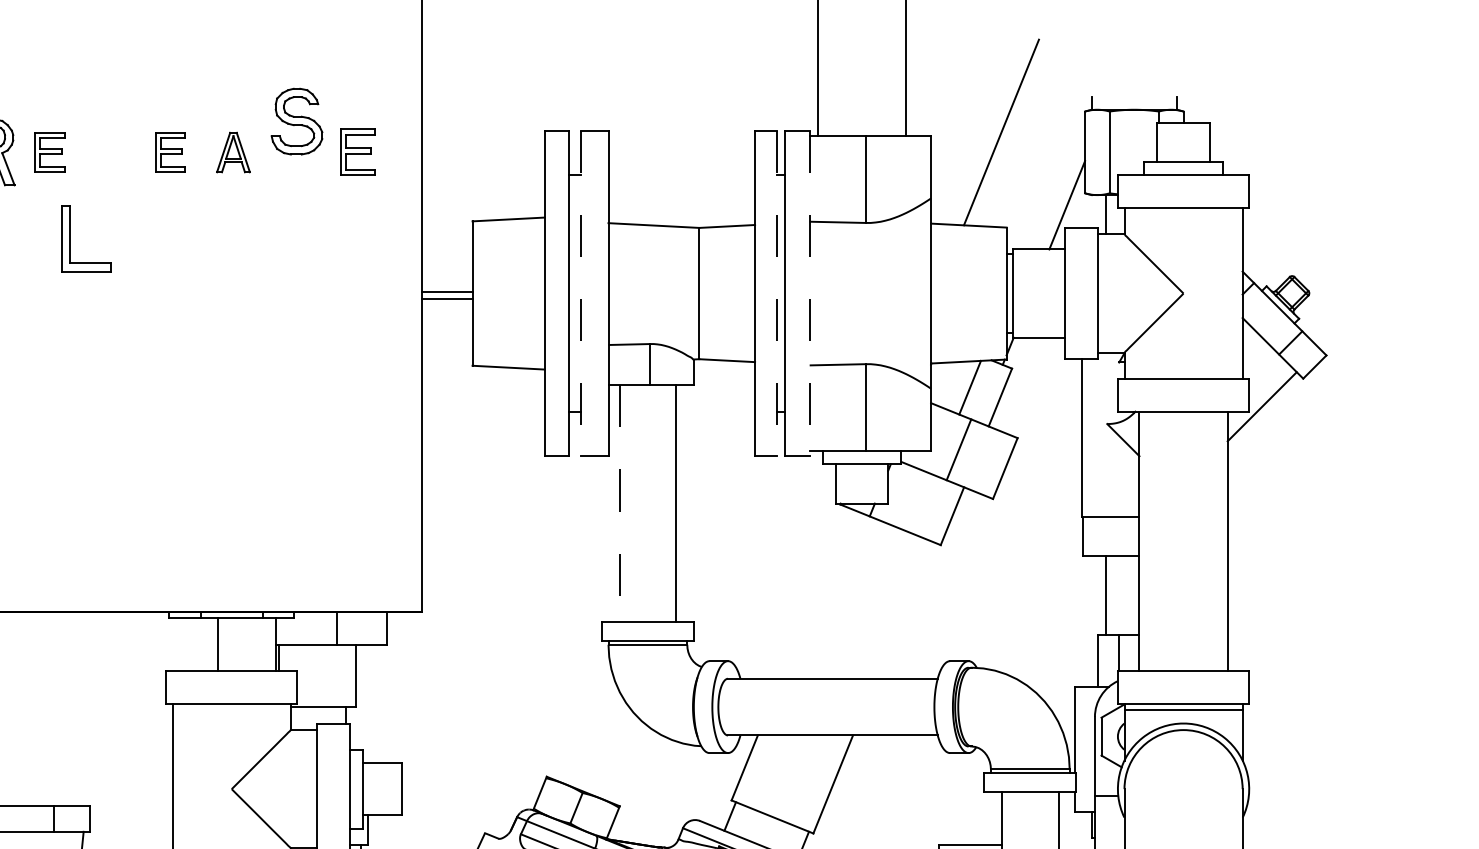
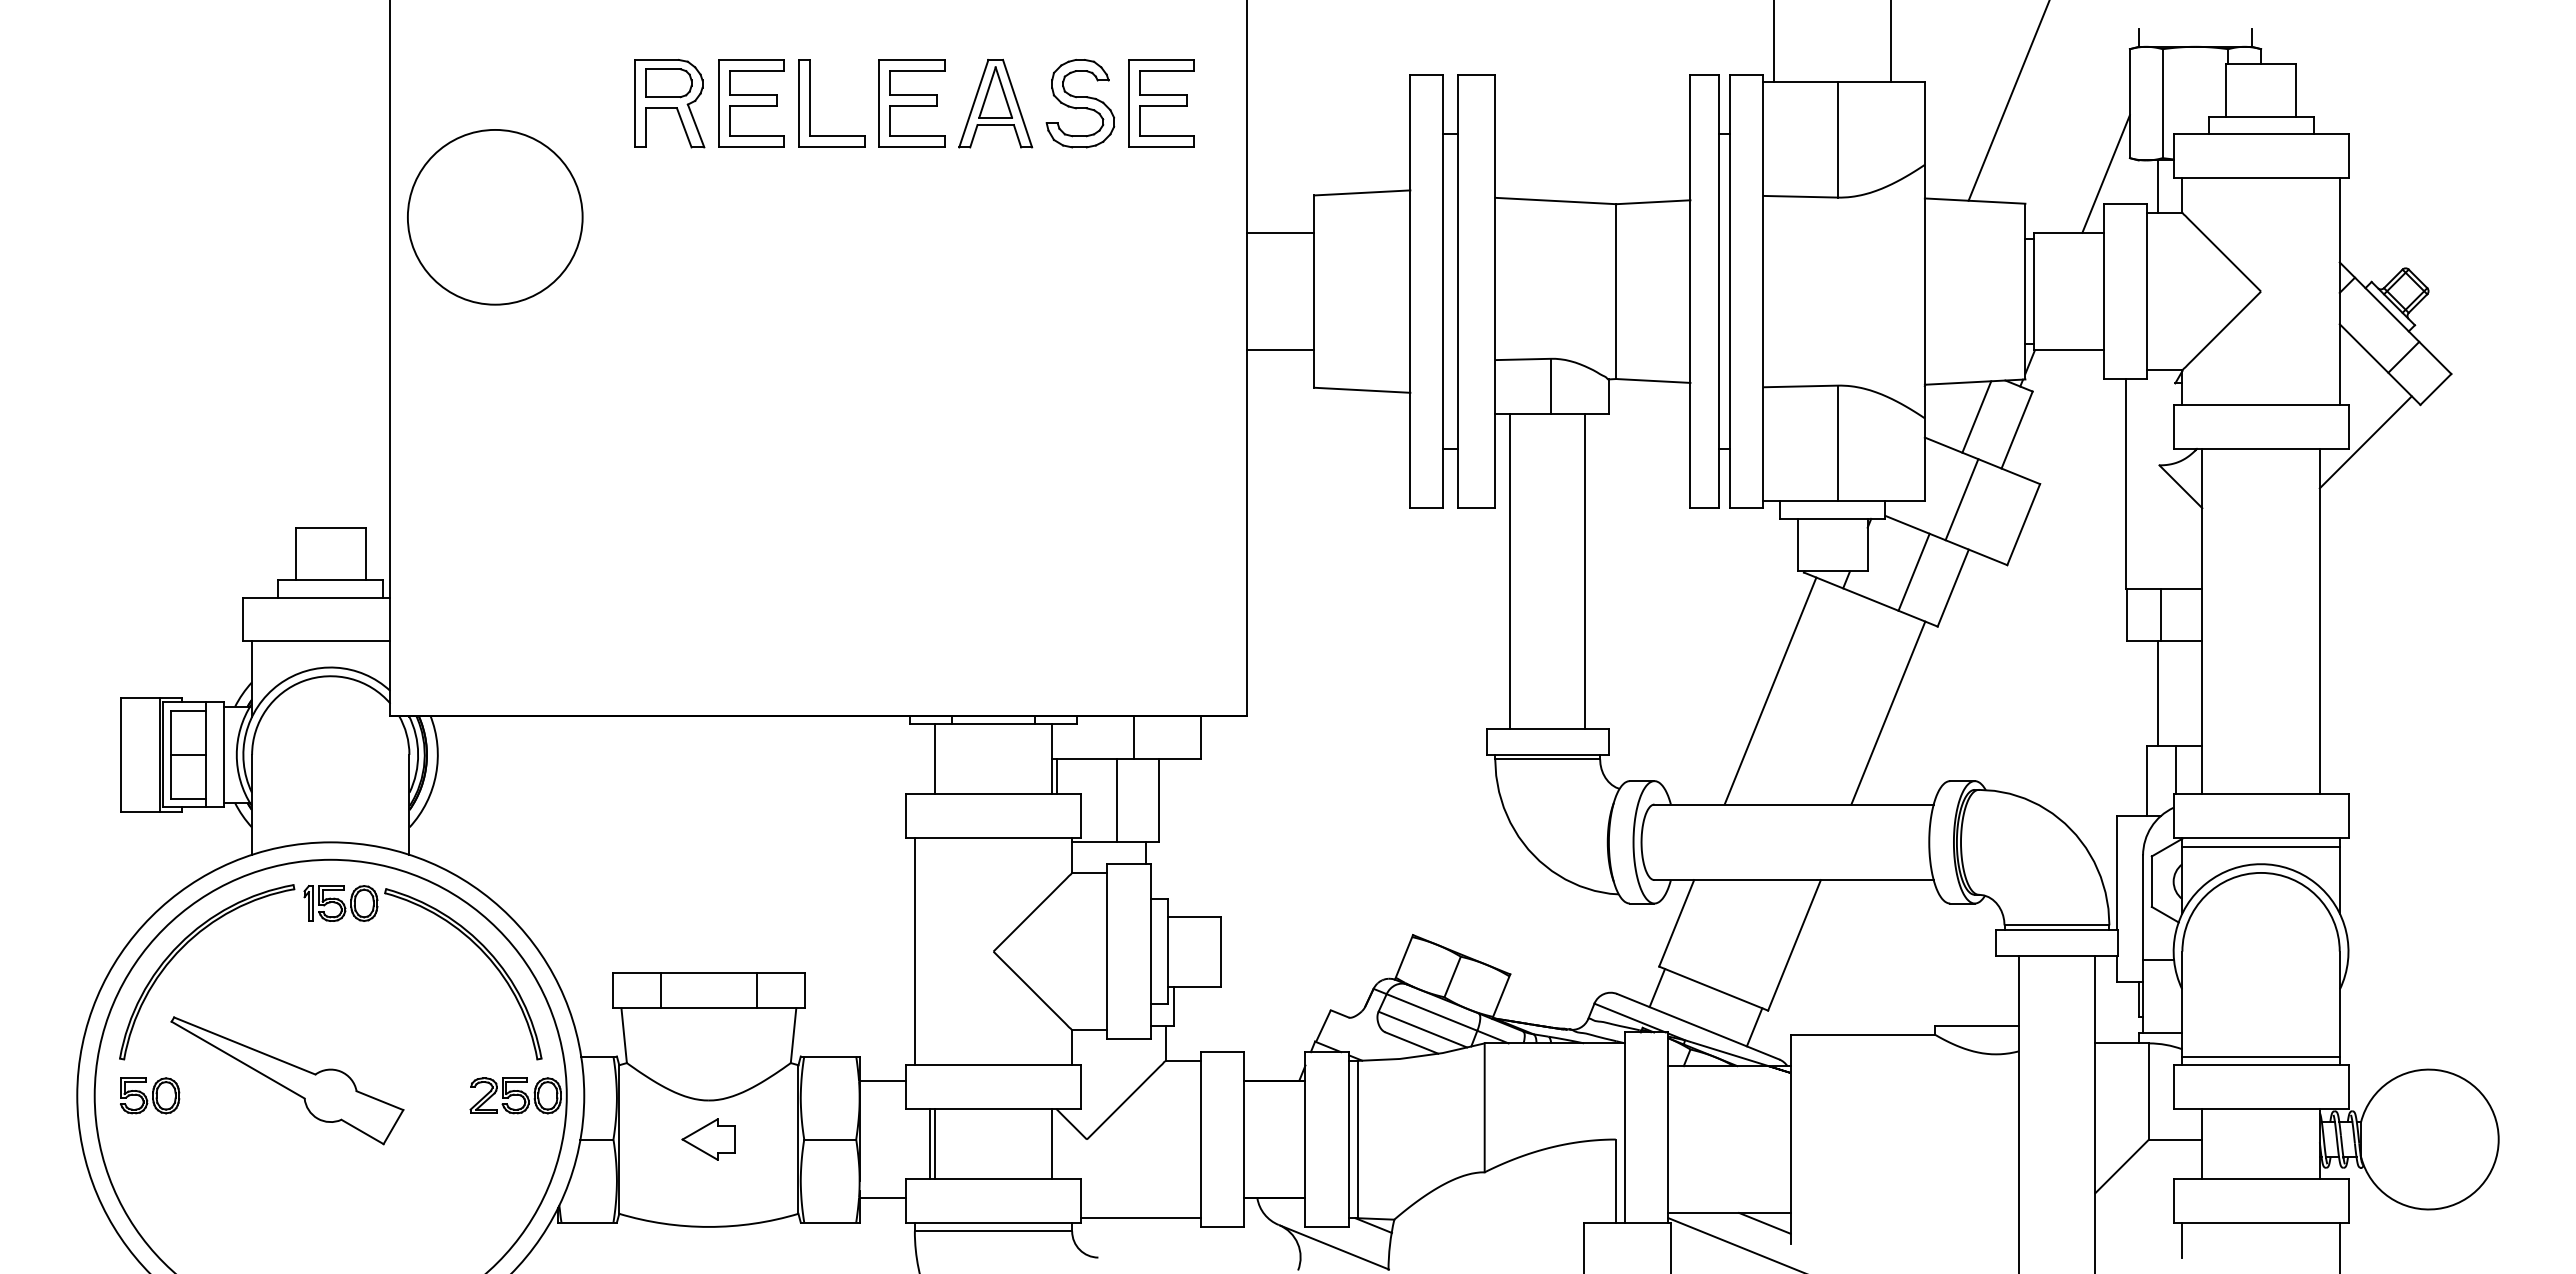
part: (297, 121) -> (1080, 103), moved
part: (50, 152) -> (751, 103), size x1.67
part: (170, 152) -> (911, 103), size x1.67
part: (233, 152) -> (995, 103), size x1.67
part: (357, 152) -> (1161, 103), size x1.43
part: (70, 238) -> (810, 103), moved
line: (447, 291) -> (1280, 350), moved
line: (580, 294) -> (1458, 292), dashed -> solid
line: (776, 294) -> (1719, 292), dashed -> solid
line: (809, 294) -> (1763, 292), dashed -> solid
line: (447, 298) -> (1280, 232), moved
line: (619, 503) -> (1509, 571), dashed -> solid
line: (922, 503) -> (1913, 571), added
line: (1108, 536) -> (2161, 614), added
line: (815, 593) -> (1770, 690), added
line: (903, 609) -> (1888, 712), added
line: (218, 644) -> (934, 759), moved
line: (324, 675) -> (1116, 800), added

